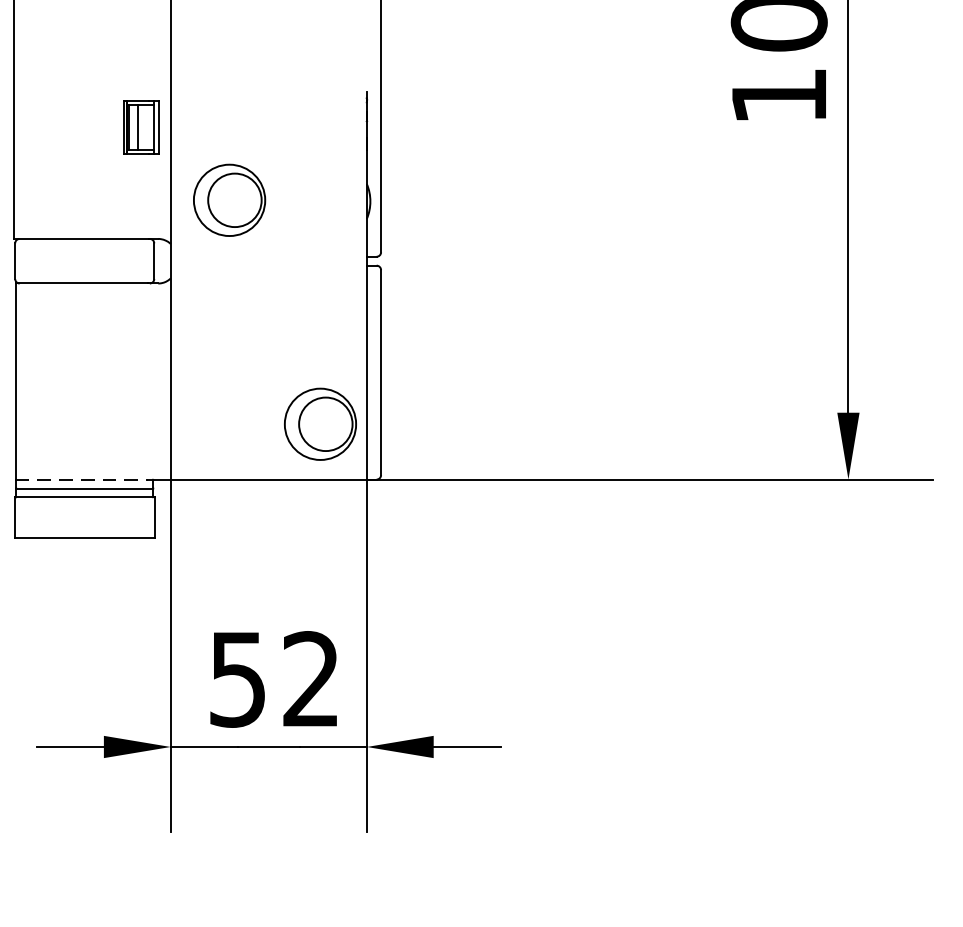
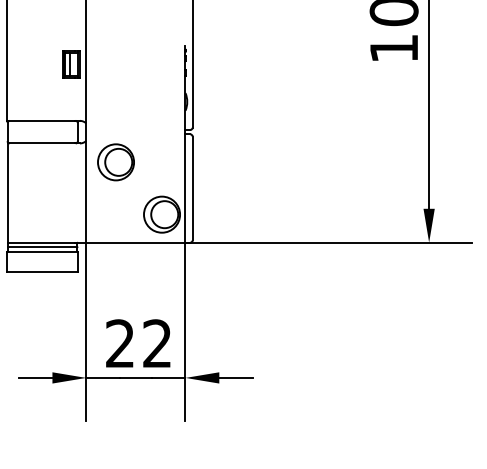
part: (228, 200) -> (115, 162), moved
line: (82, 479) -> (41, 242), dashed -> solid
text: (236, 678) -> (119, 343), 52 -> 22

